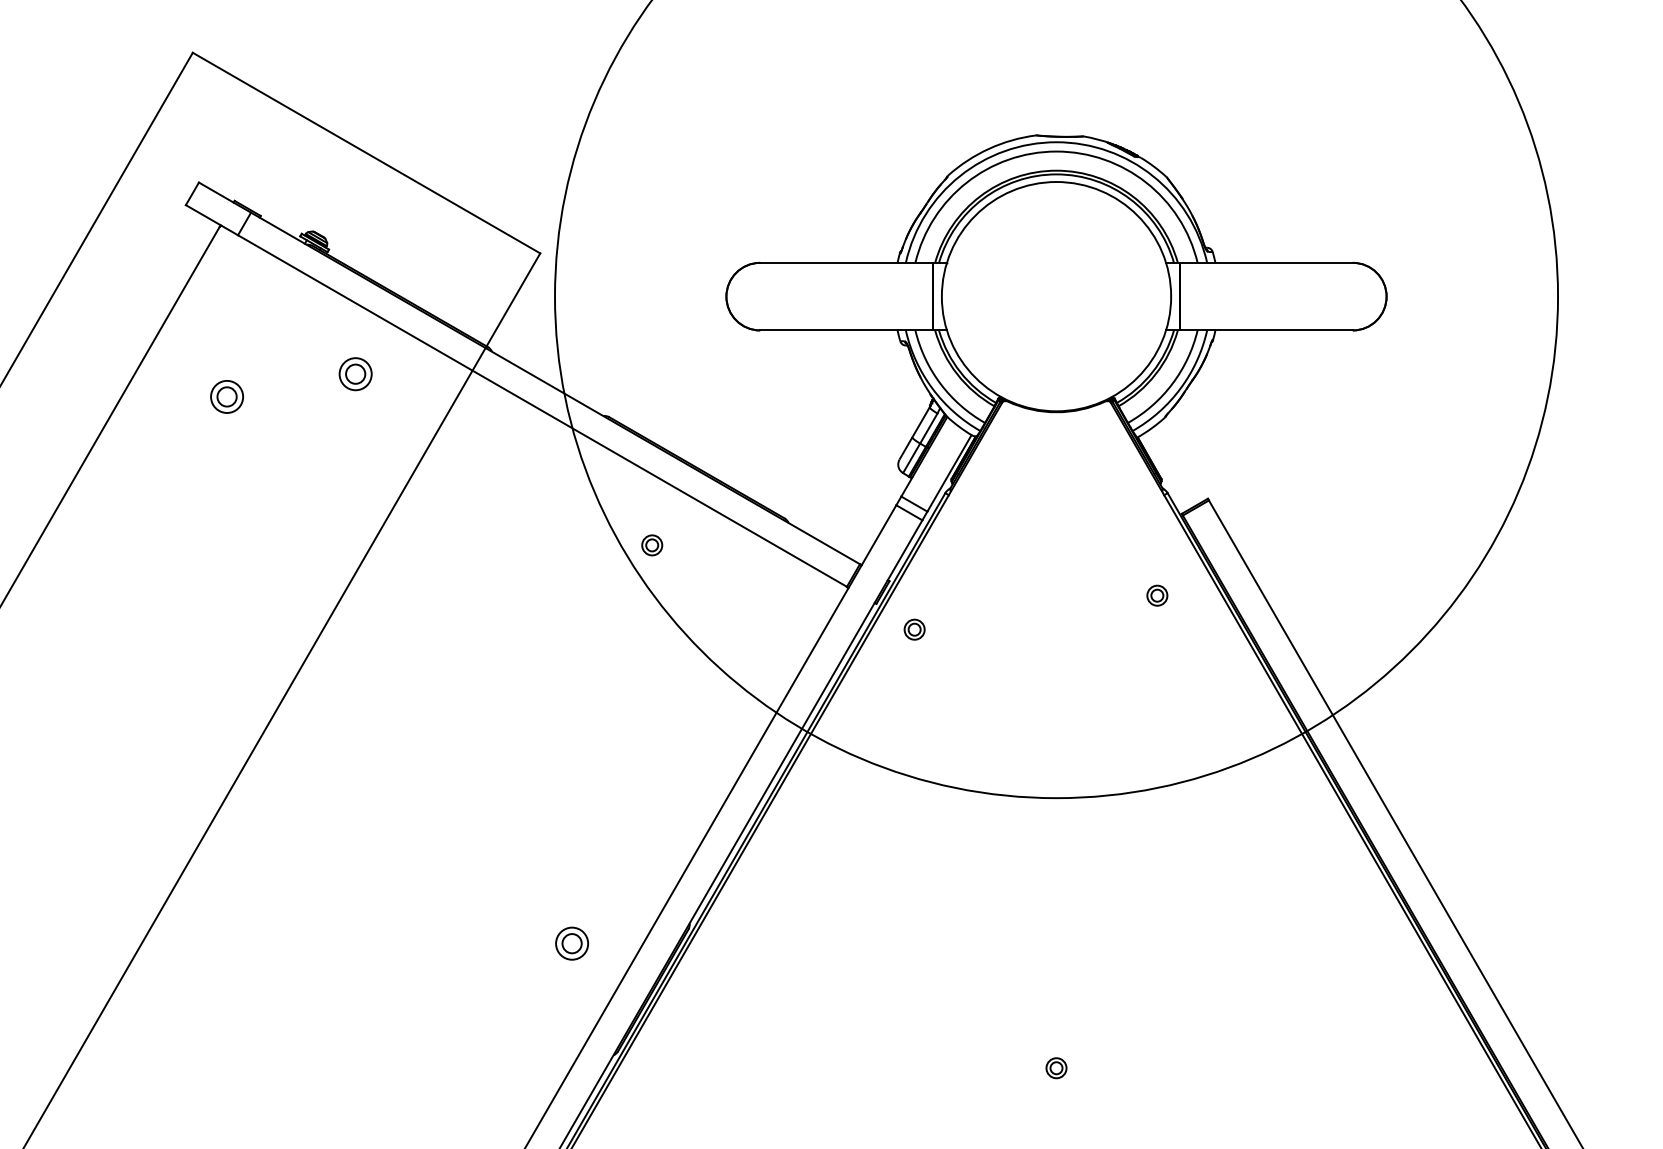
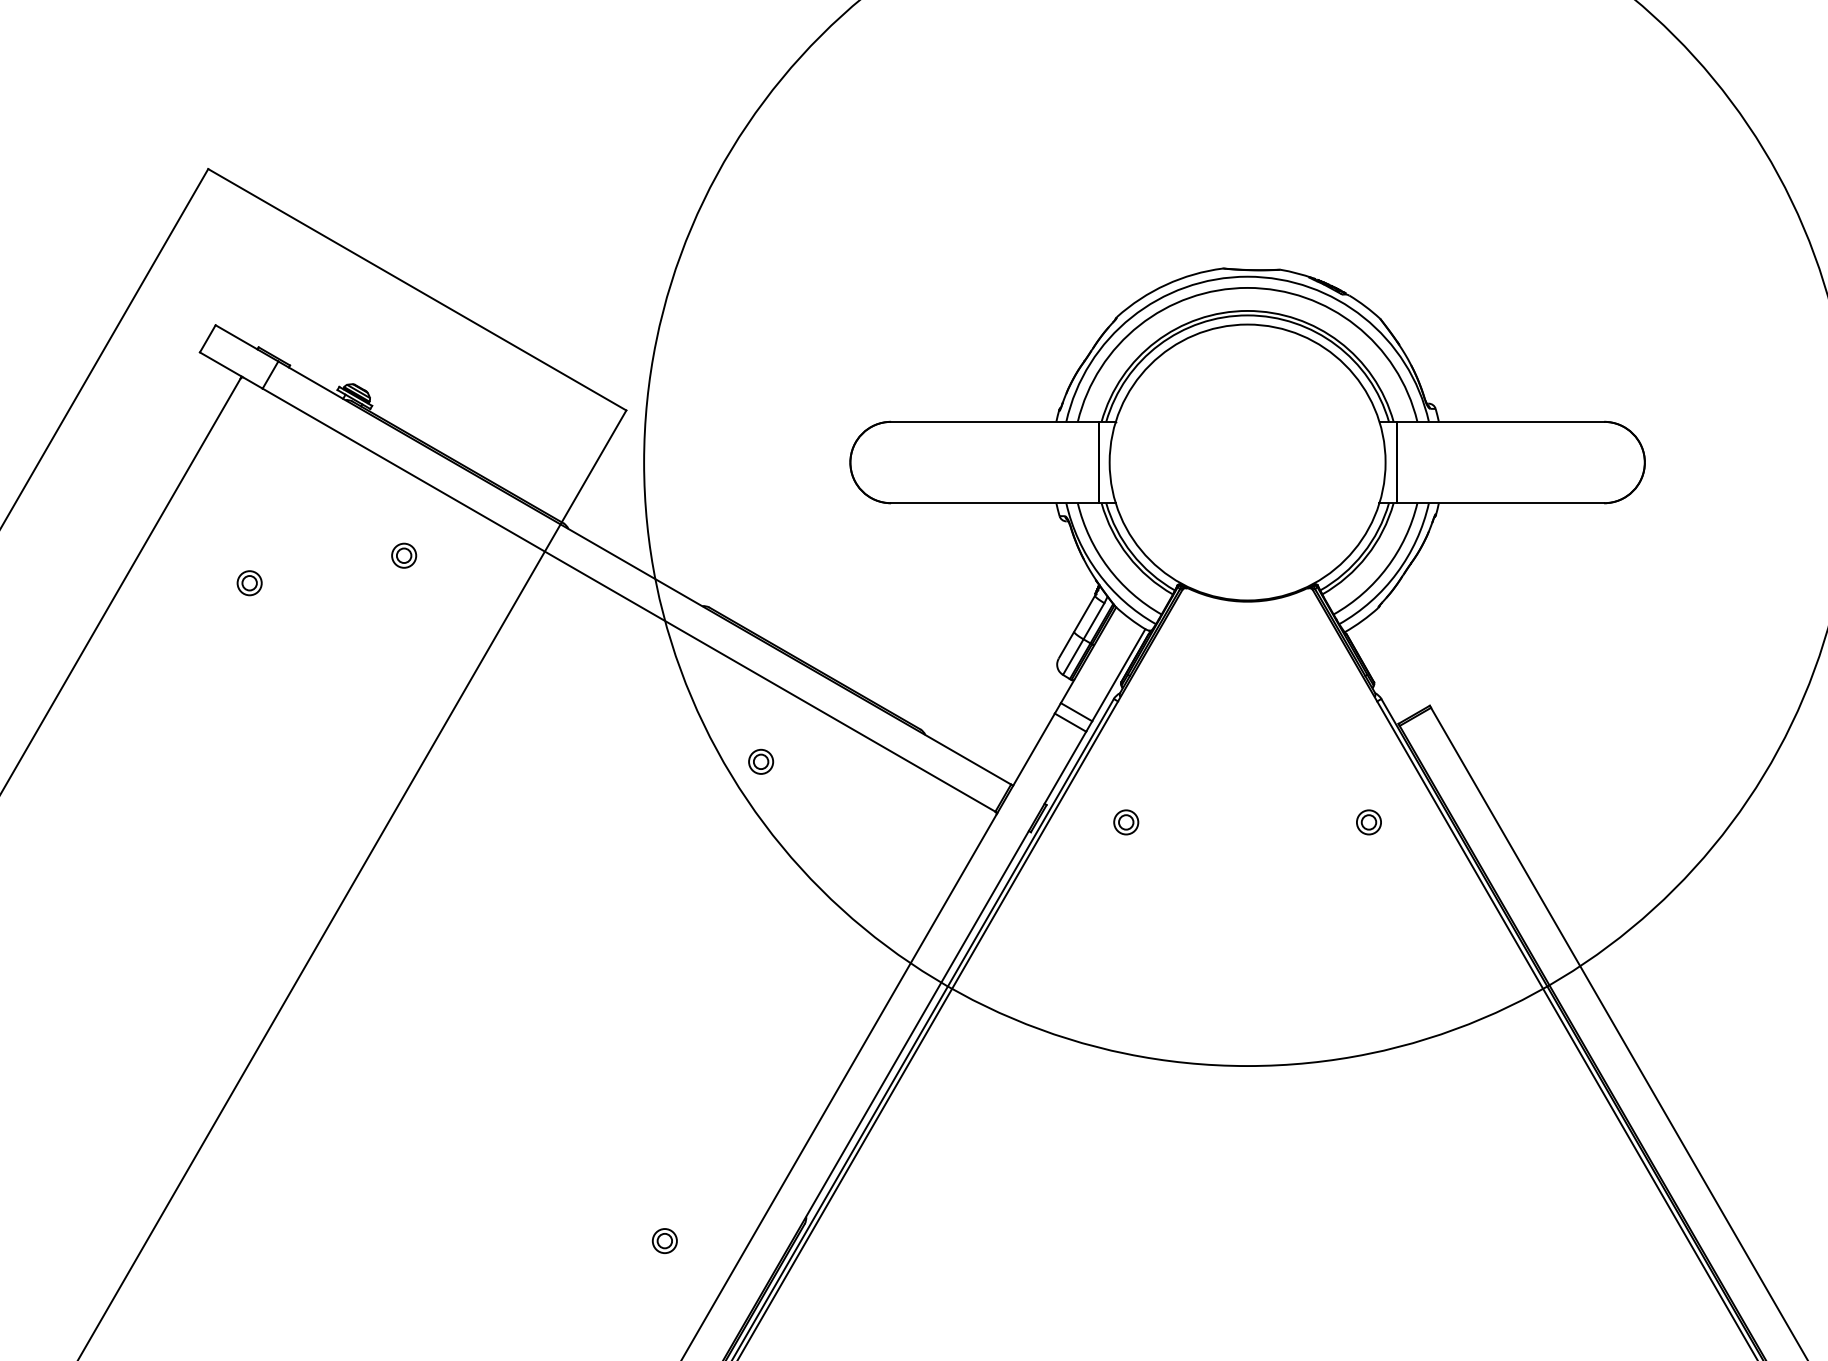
part: (355, 373) -> (404, 555), size x0.62
part: (227, 396) -> (249, 582), size x0.62
part: (914, 629) -> (1126, 822), moved
part: (572, 943) -> (665, 1240), size x0.62

